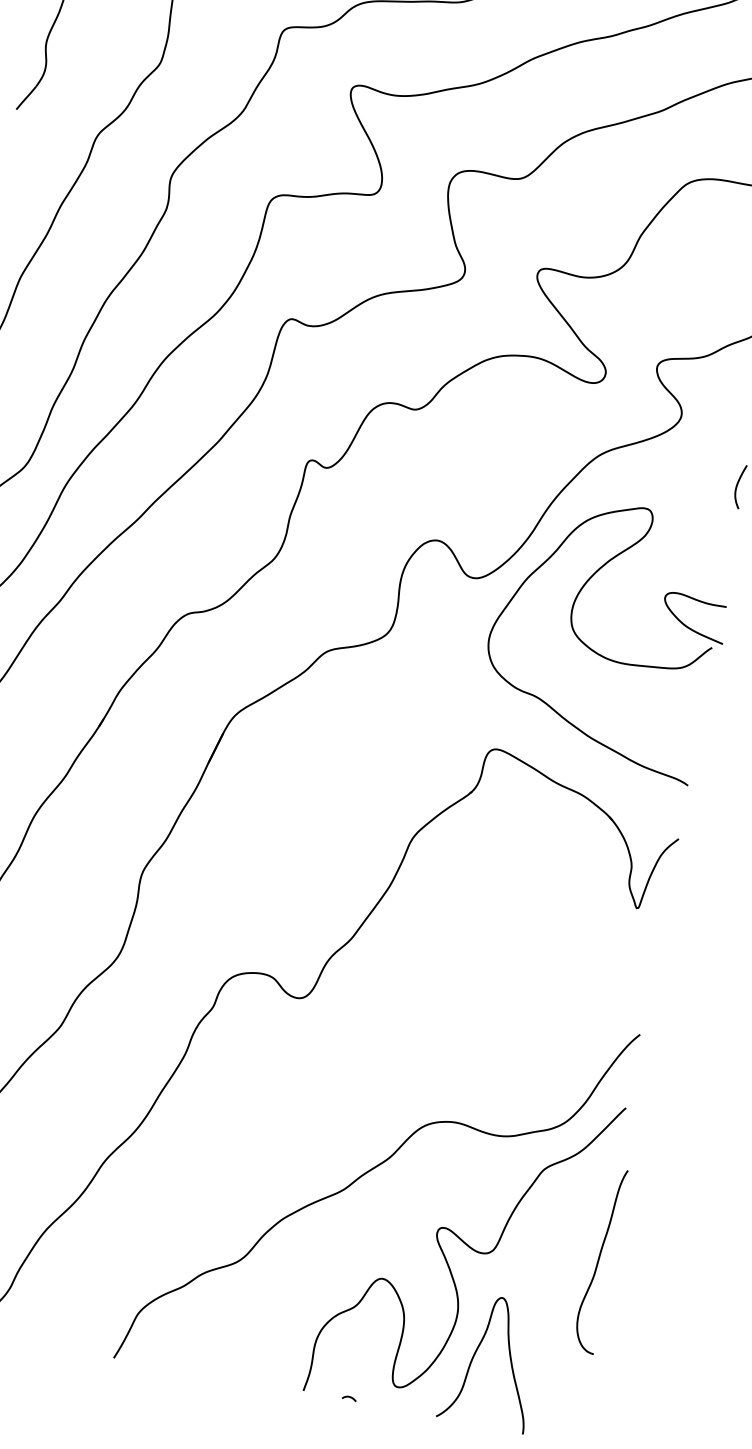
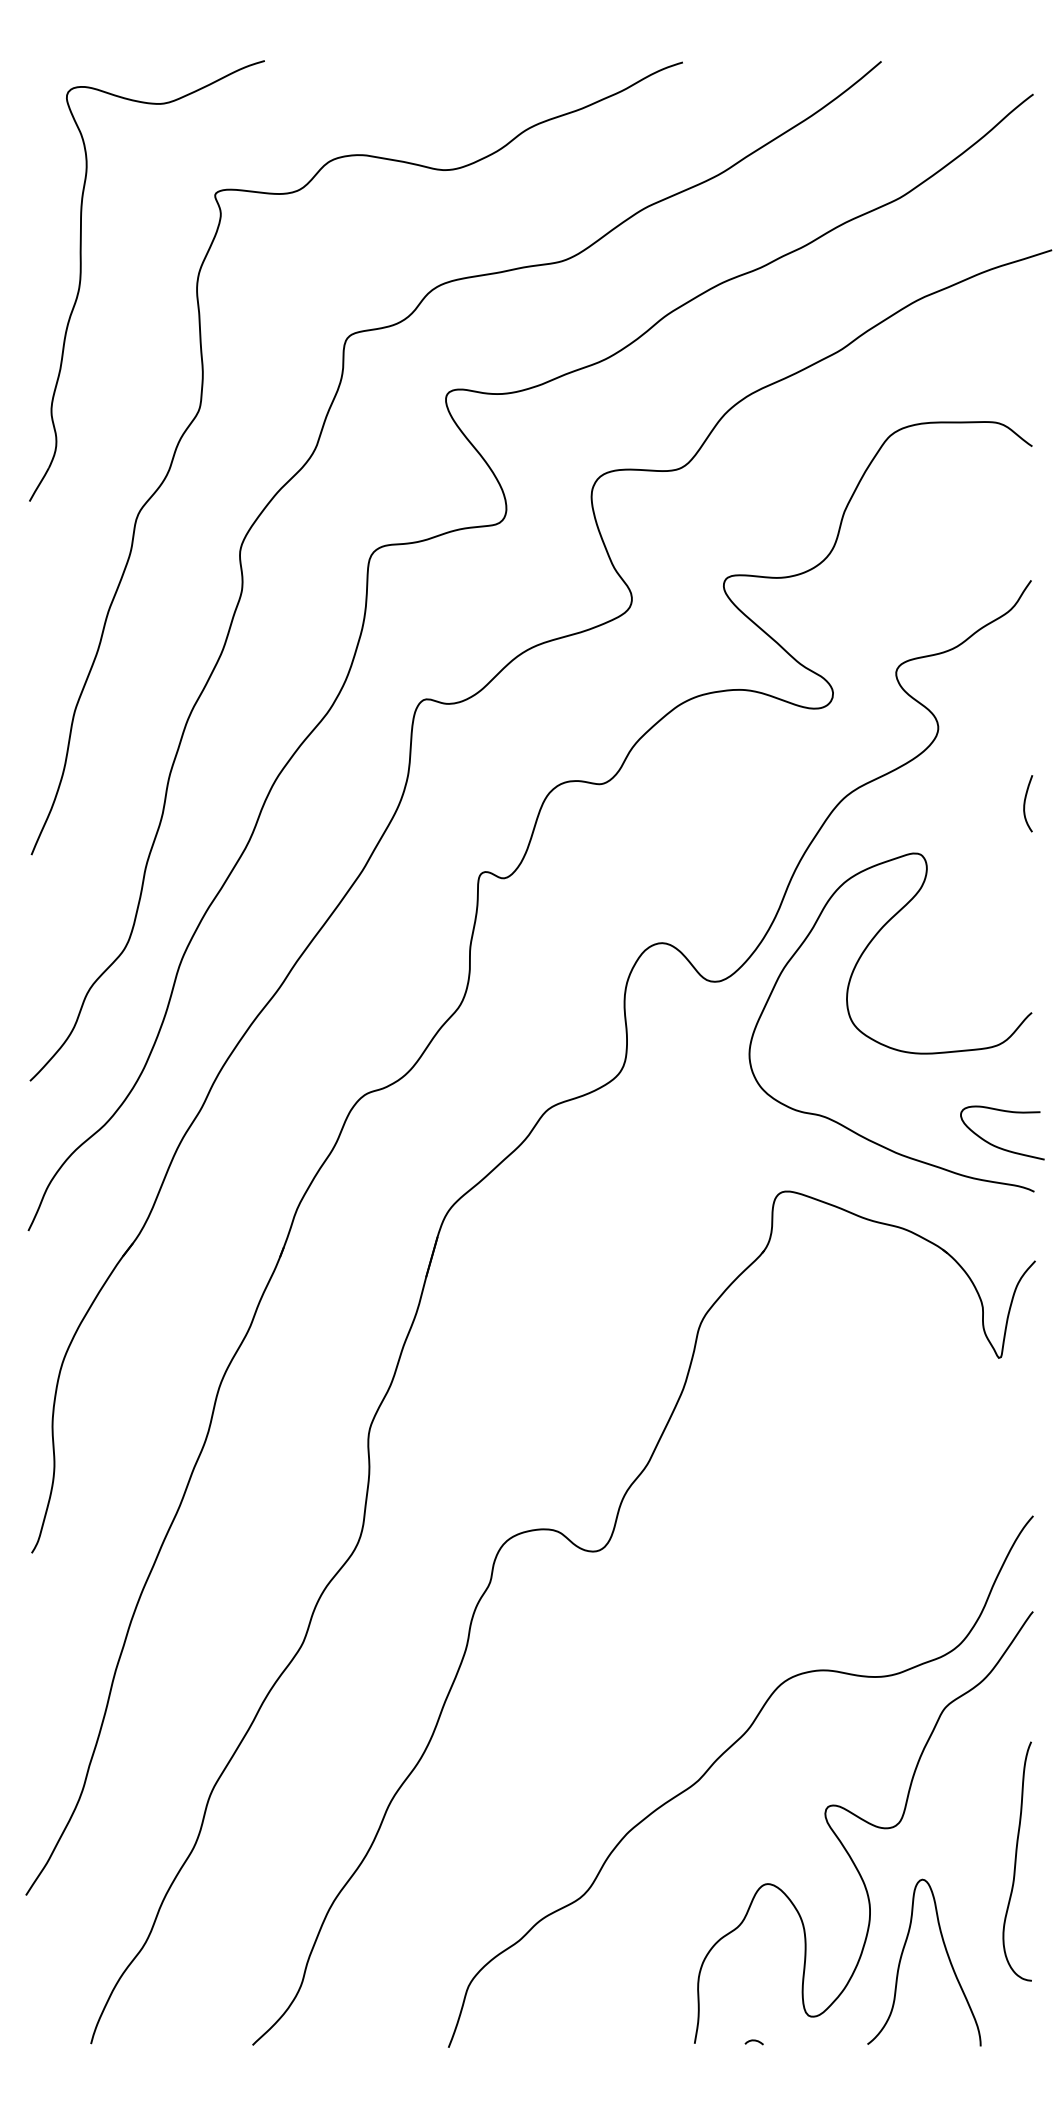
curve: (688, 626) -> (996, 1145), moved
curve: (599, 1260) -> (1016, 1861), moved

